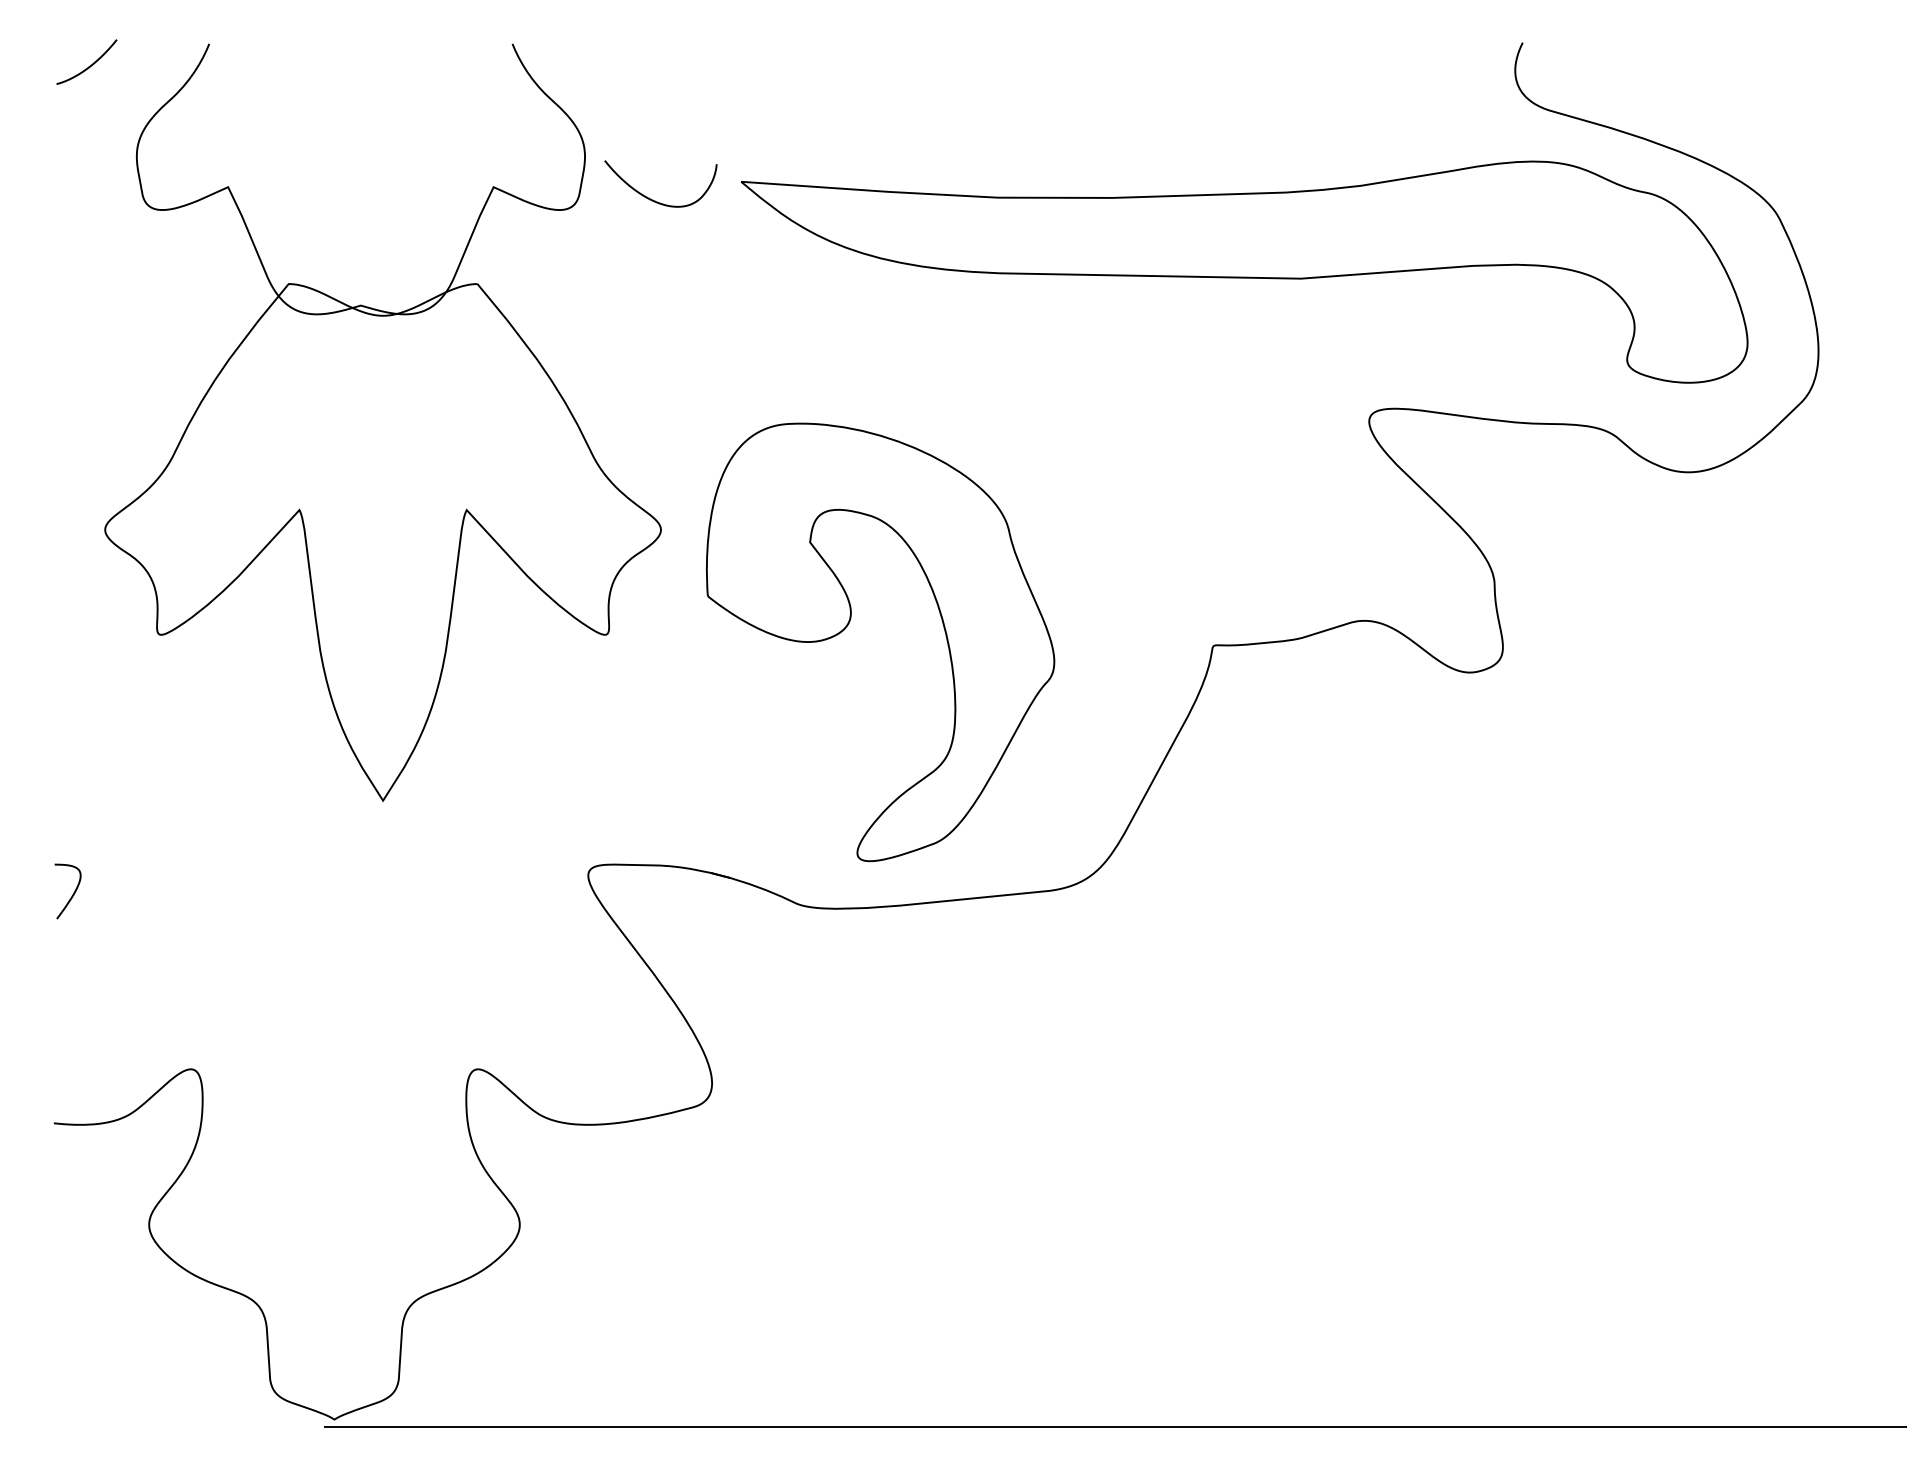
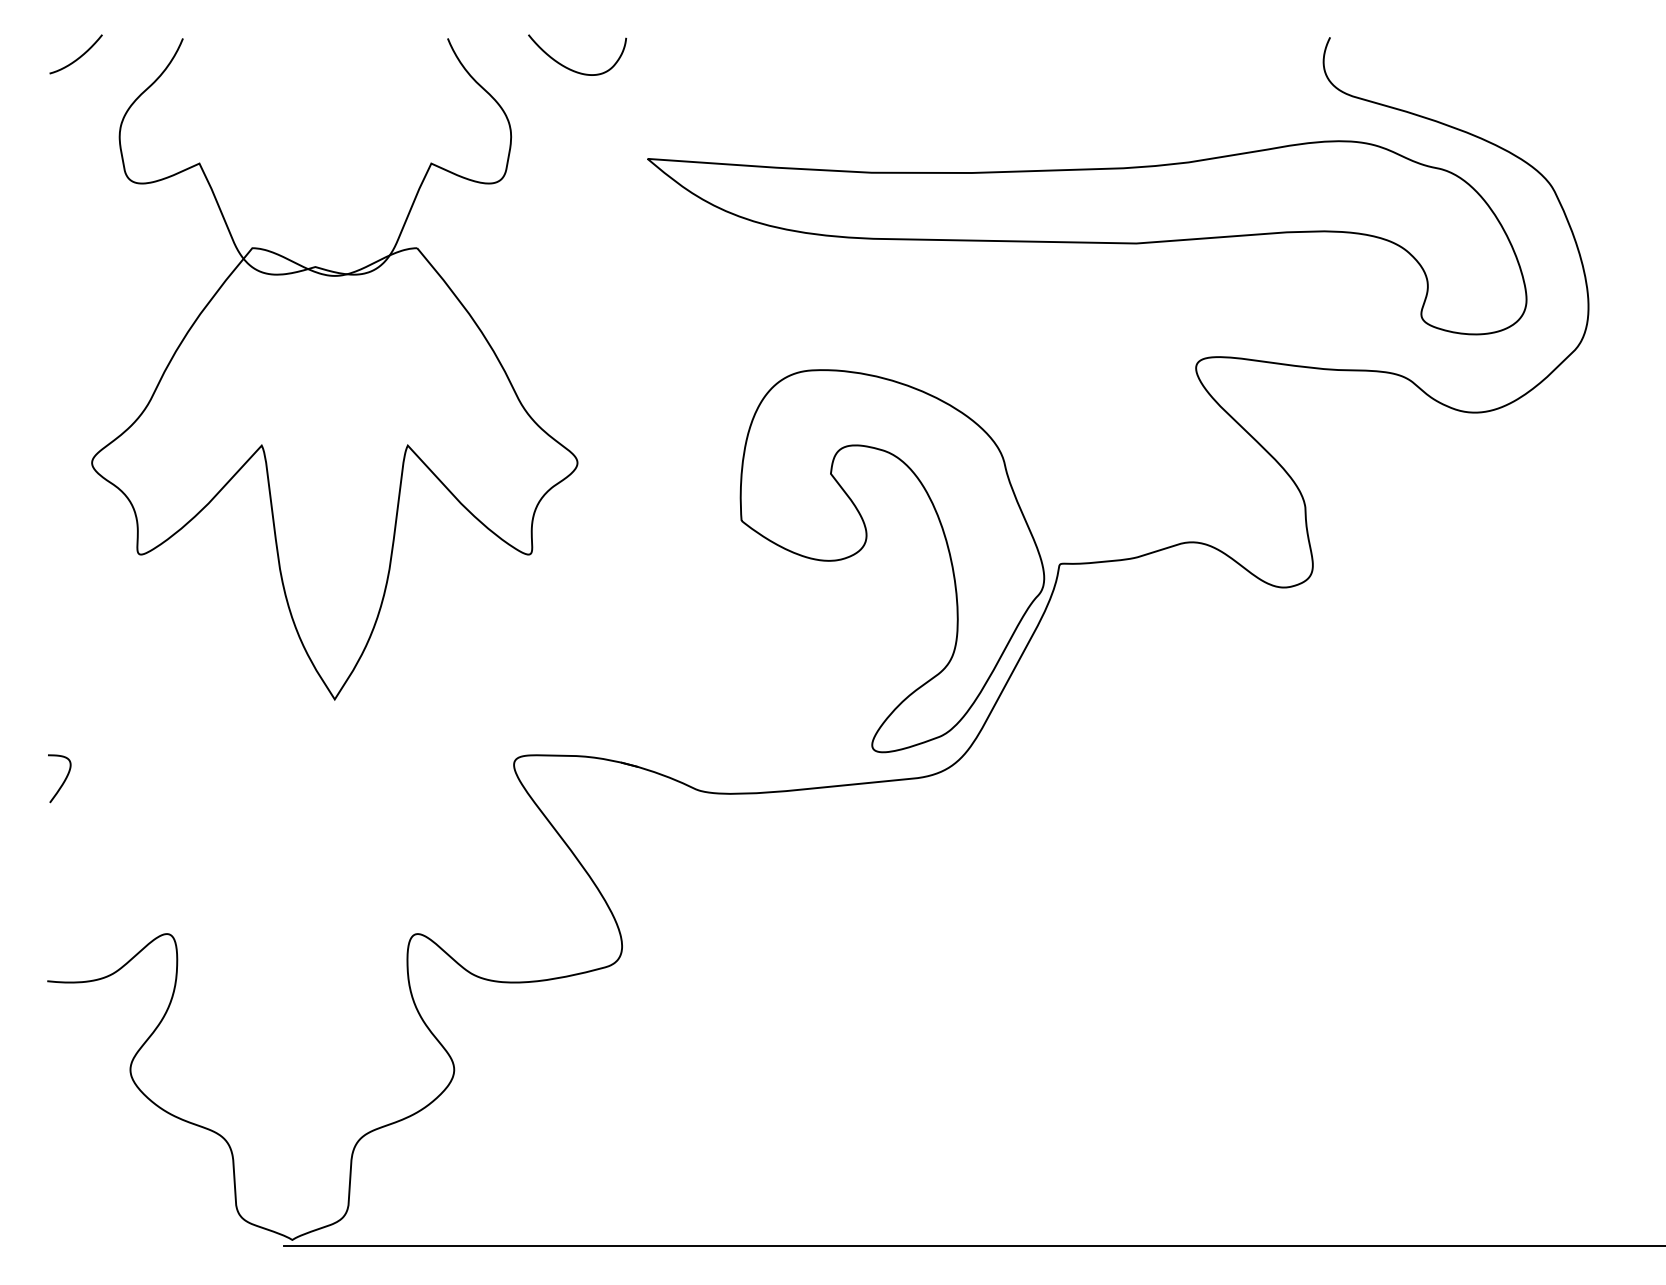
curve: (655, 200) -> (572, 69), moved
part: (848, 625) -> (864, 546), moved

